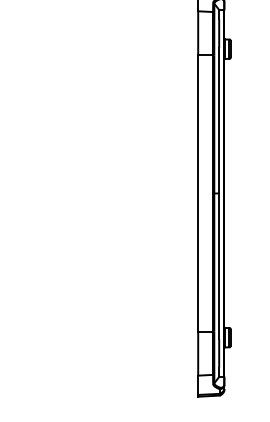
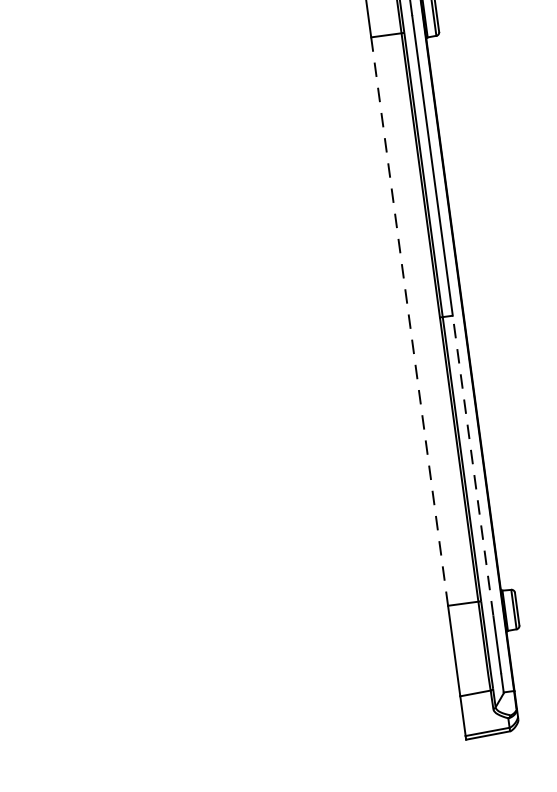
line: (198, 193) -> (410, 321), solid -> dashed
line: (219, 266) -> (473, 465), solid -> dashed

